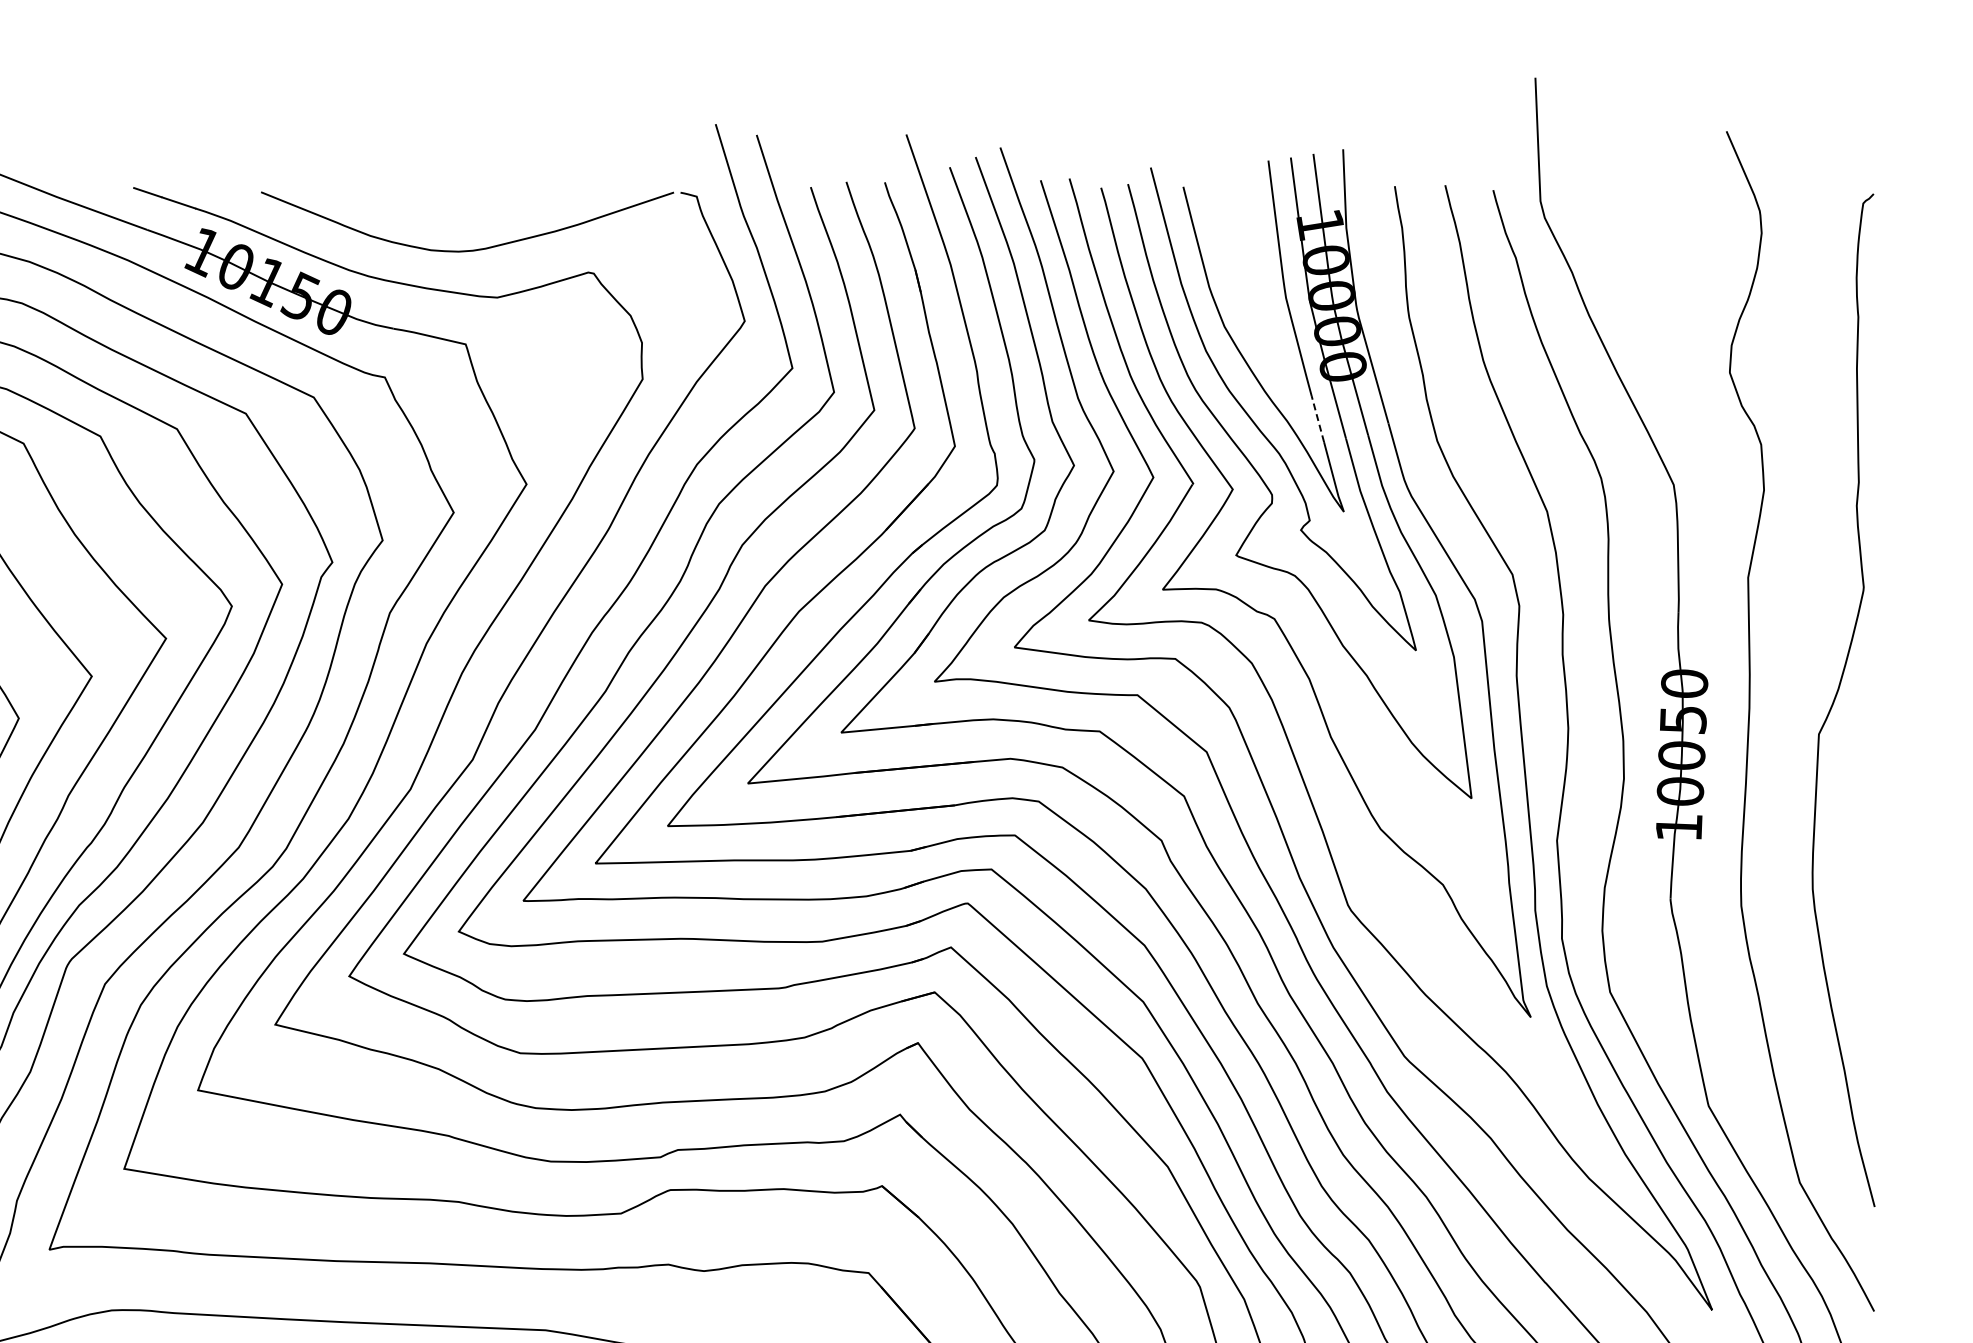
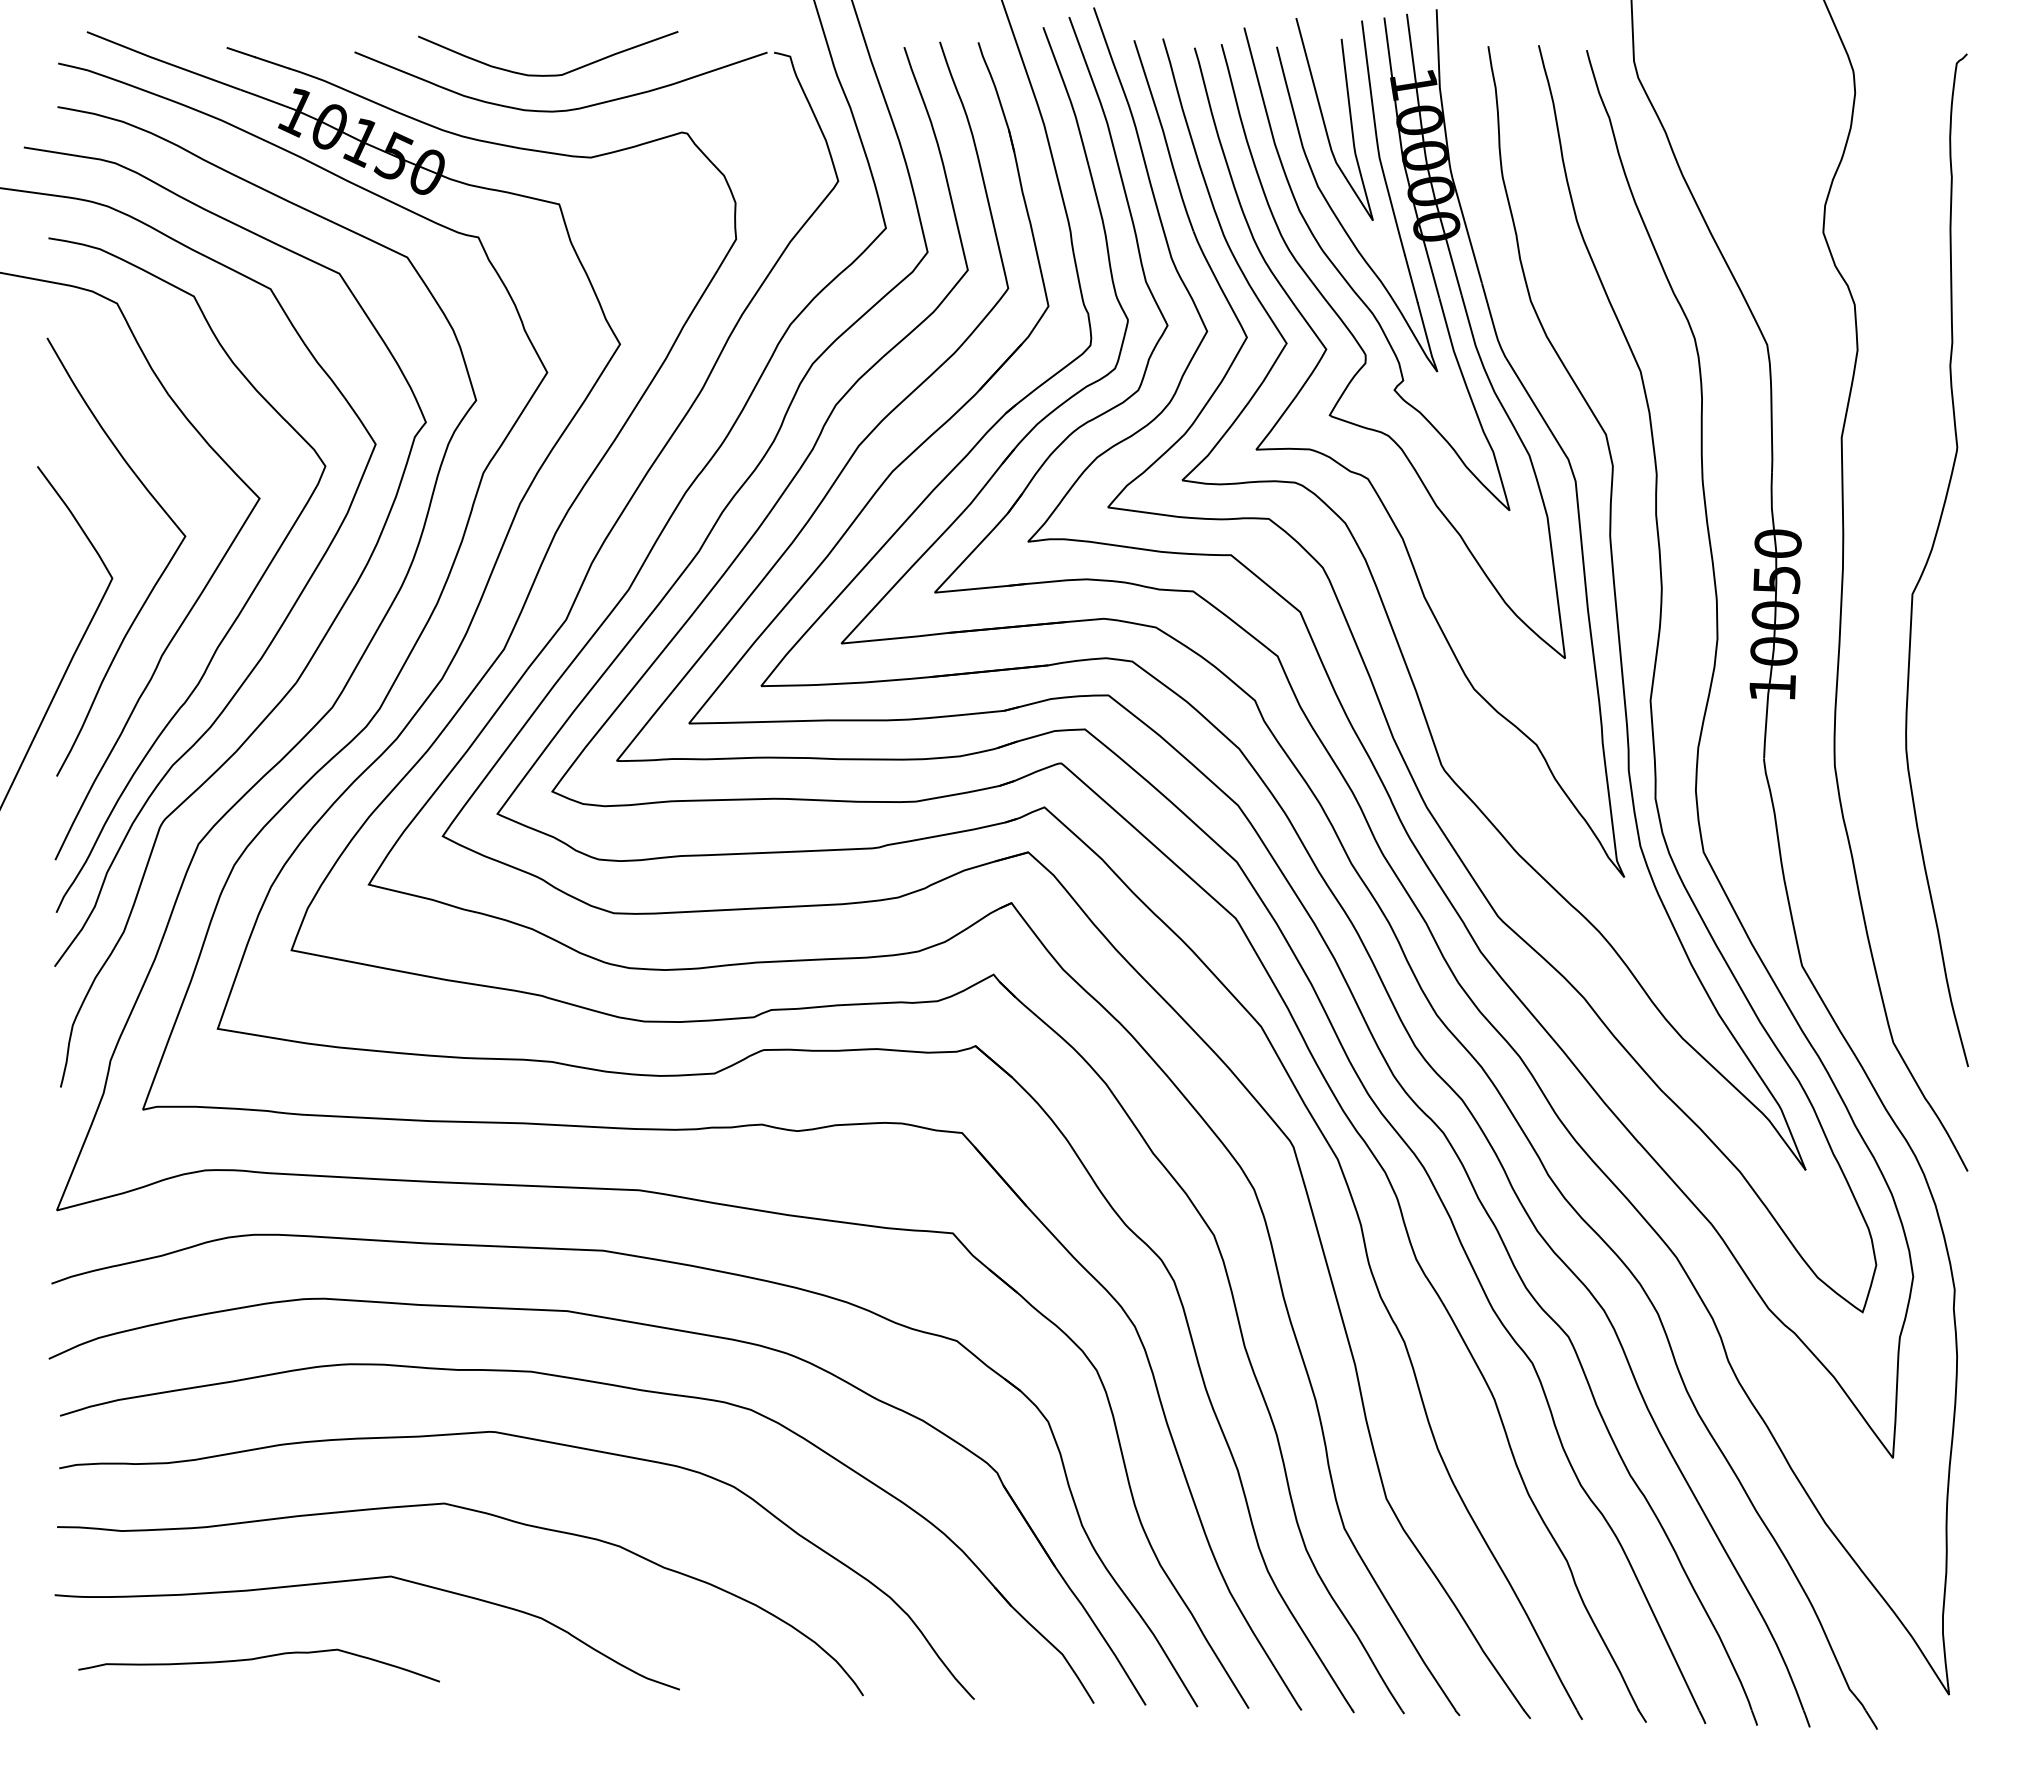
curve: (454, 214) -> (548, 74), added
curve: (1231, 263) -> (1325, 123), added
line: (1317, 419) -> (1411, 279), dashed -> solid

